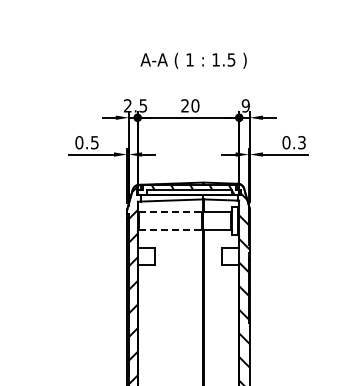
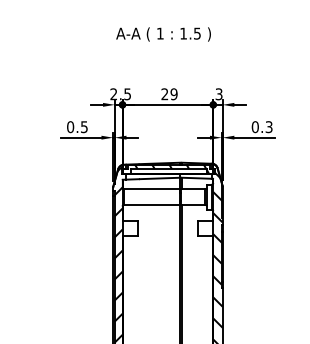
text: (193, 60) -> (163, 34), moved
text: (195, 105) -> (174, 93), 20 -> 29
text: (245, 105) -> (218, 93), 9 -> 3
line: (171, 212) -> (152, 189), dashed -> solid
line: (171, 229) -> (152, 204), dashed -> solid

